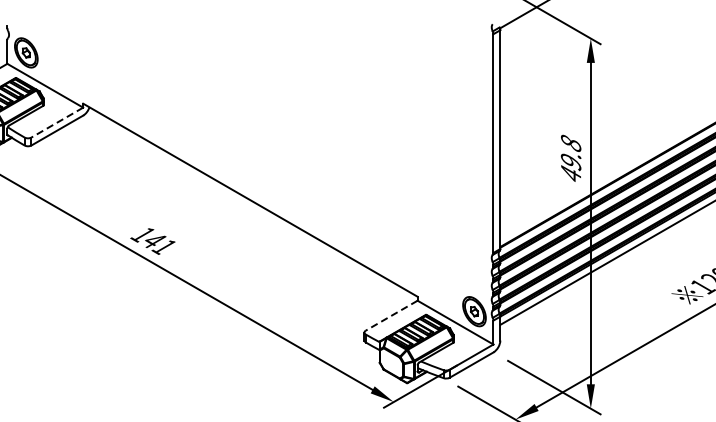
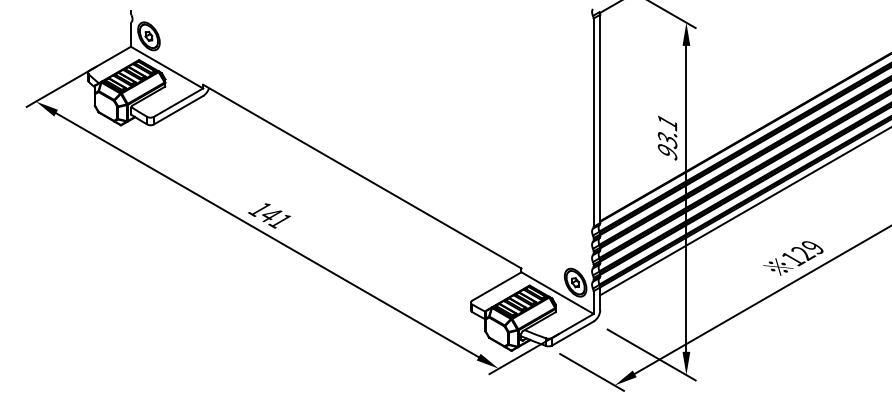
line: (57, 122) -> (178, 102), dashed -> solid
text: (570, 159) -> (667, 137), 49.8 -> 93.1
line: (391, 315) -> (496, 286), dashed -> solid

